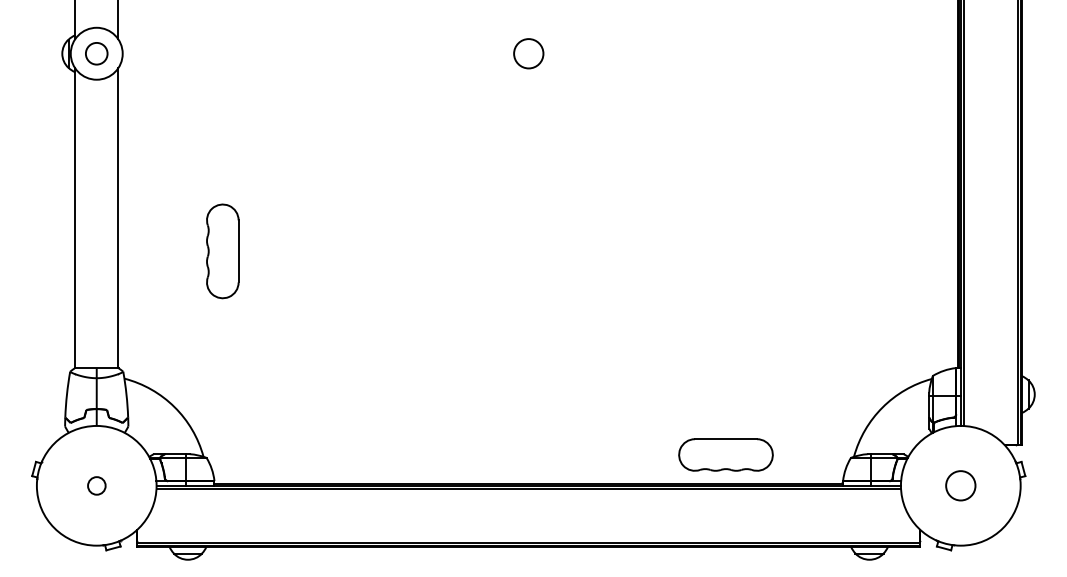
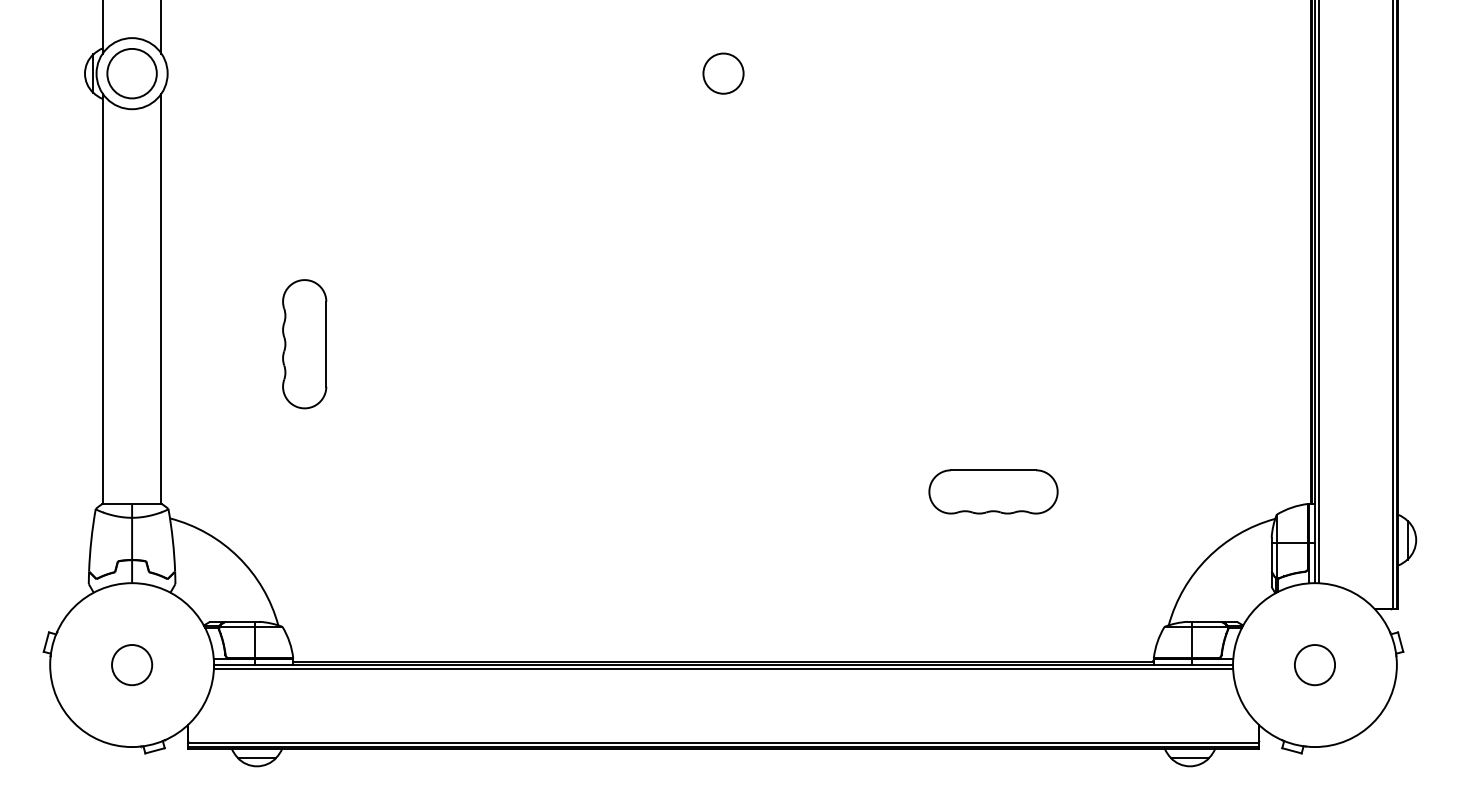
circle: (96, 53) -> (131, 73), size x1.67
part: (725, 454) -> (993, 491), moved
circle: (97, 486) -> (132, 665), size x1.67

